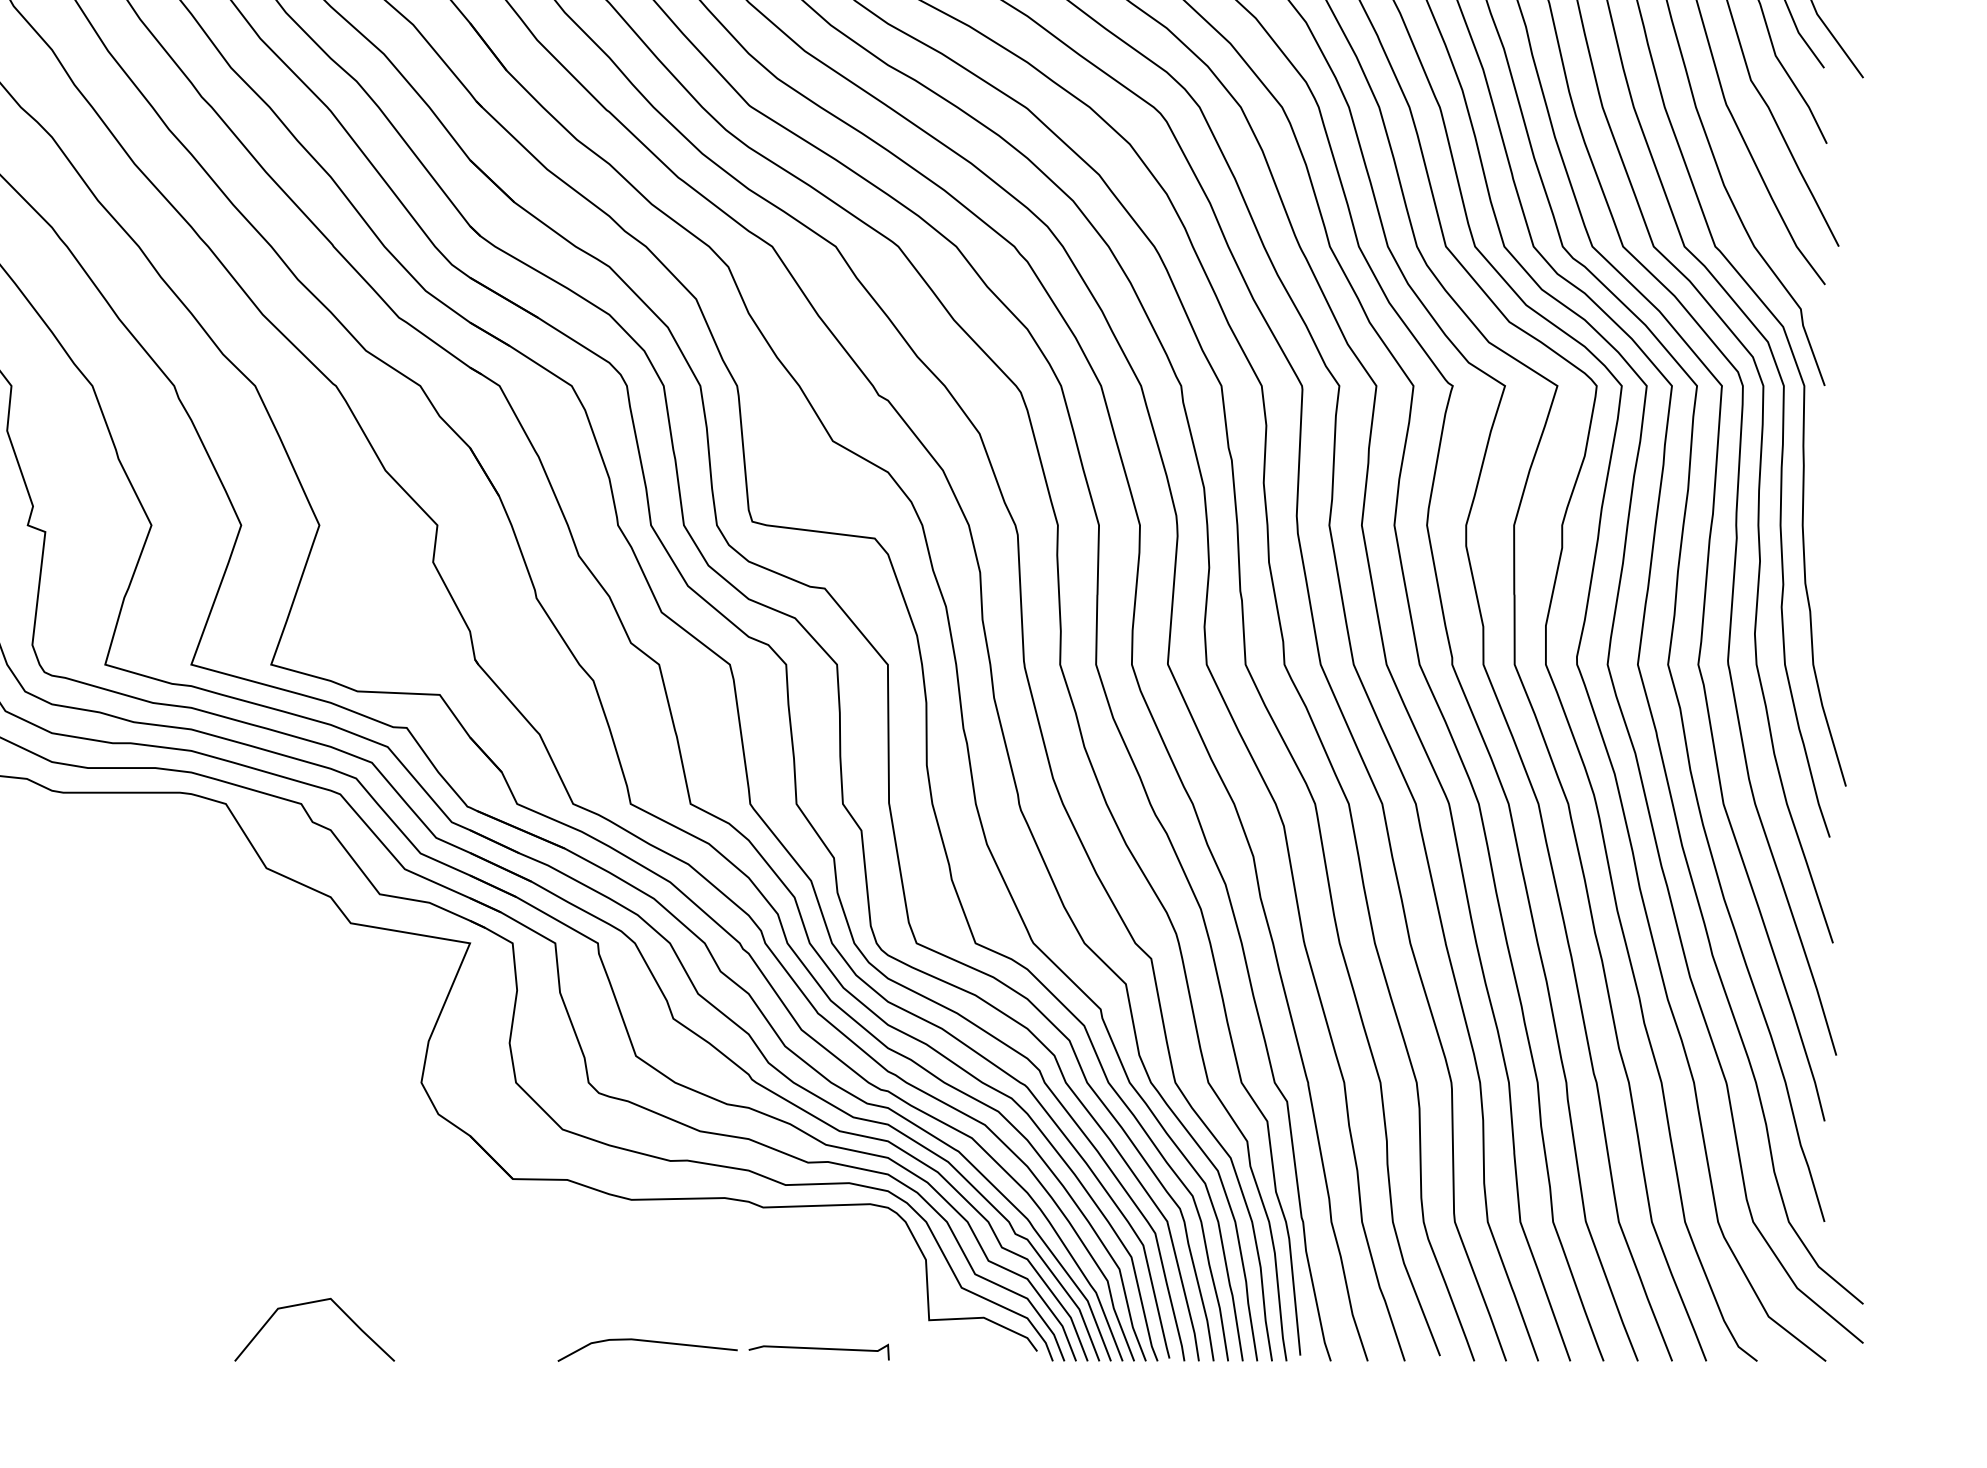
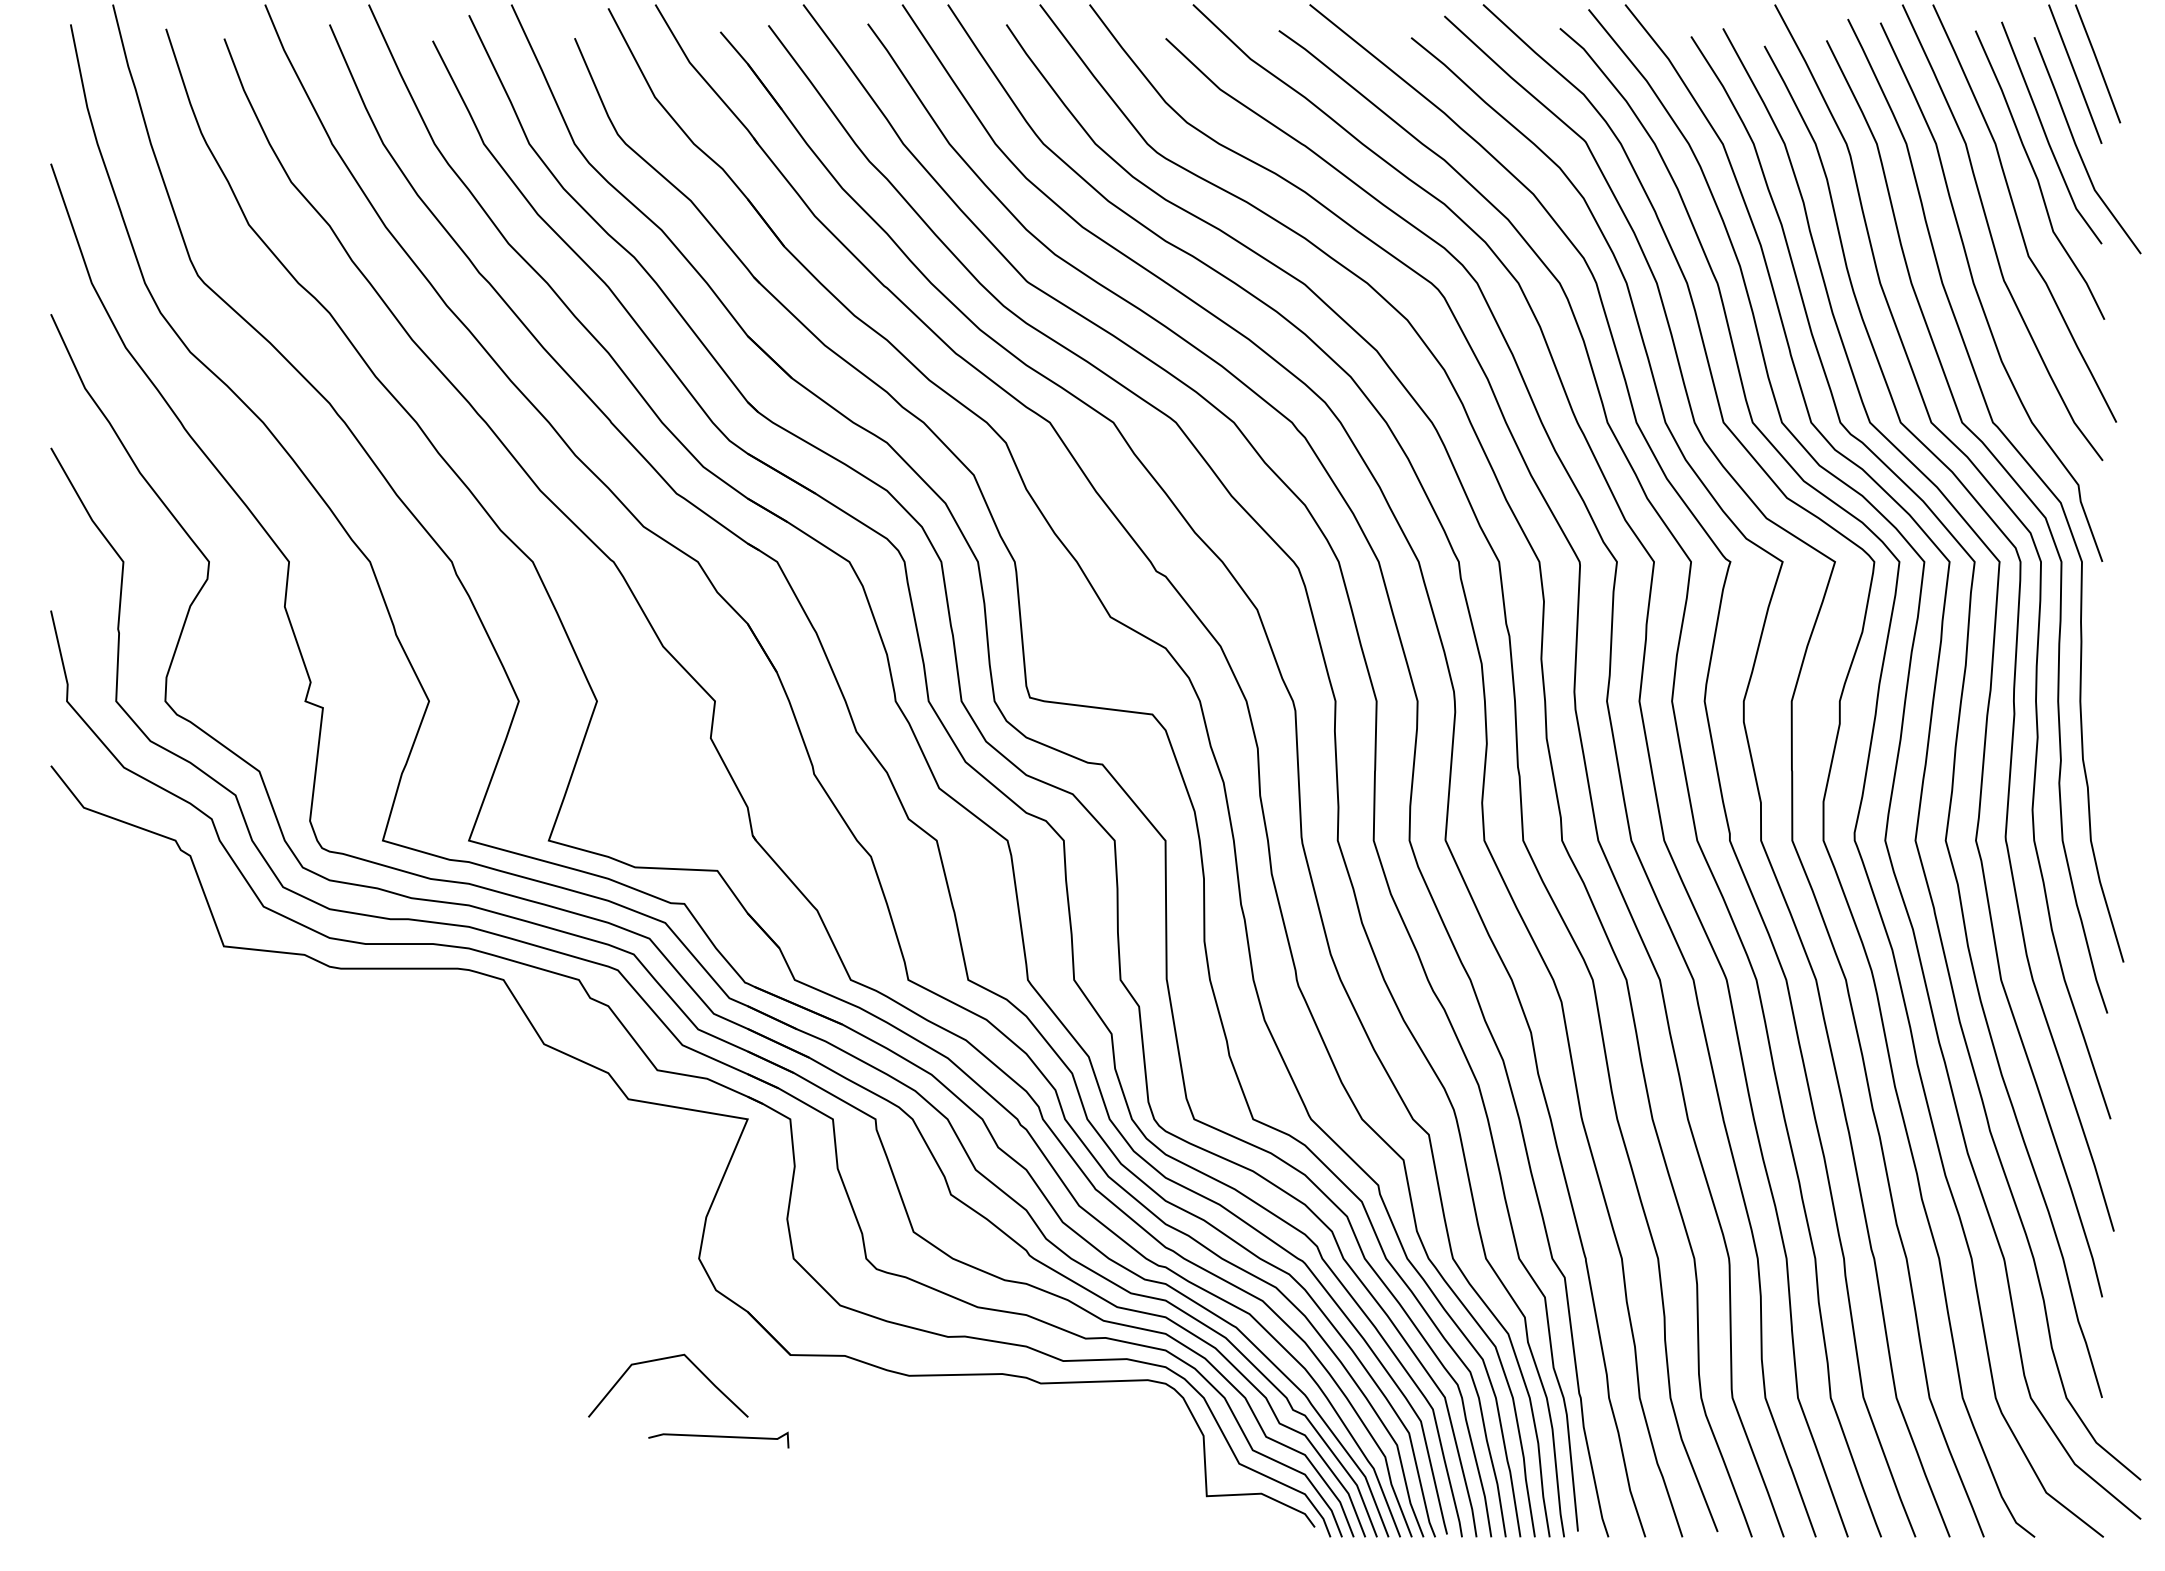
line: (311, 1303) -> (665, 1359), moved
line: (649, 1342) -> (927, 1518), removed
line: (818, 1349) -> (718, 1437), moved

